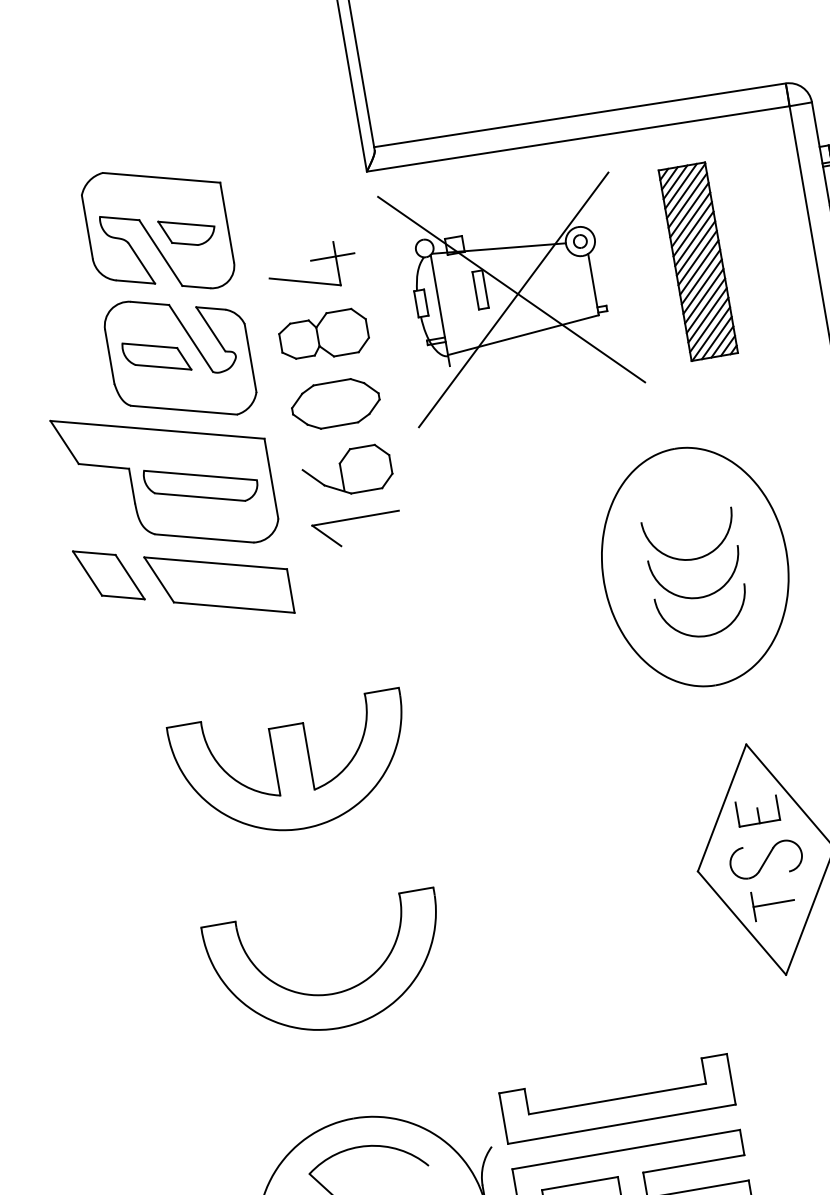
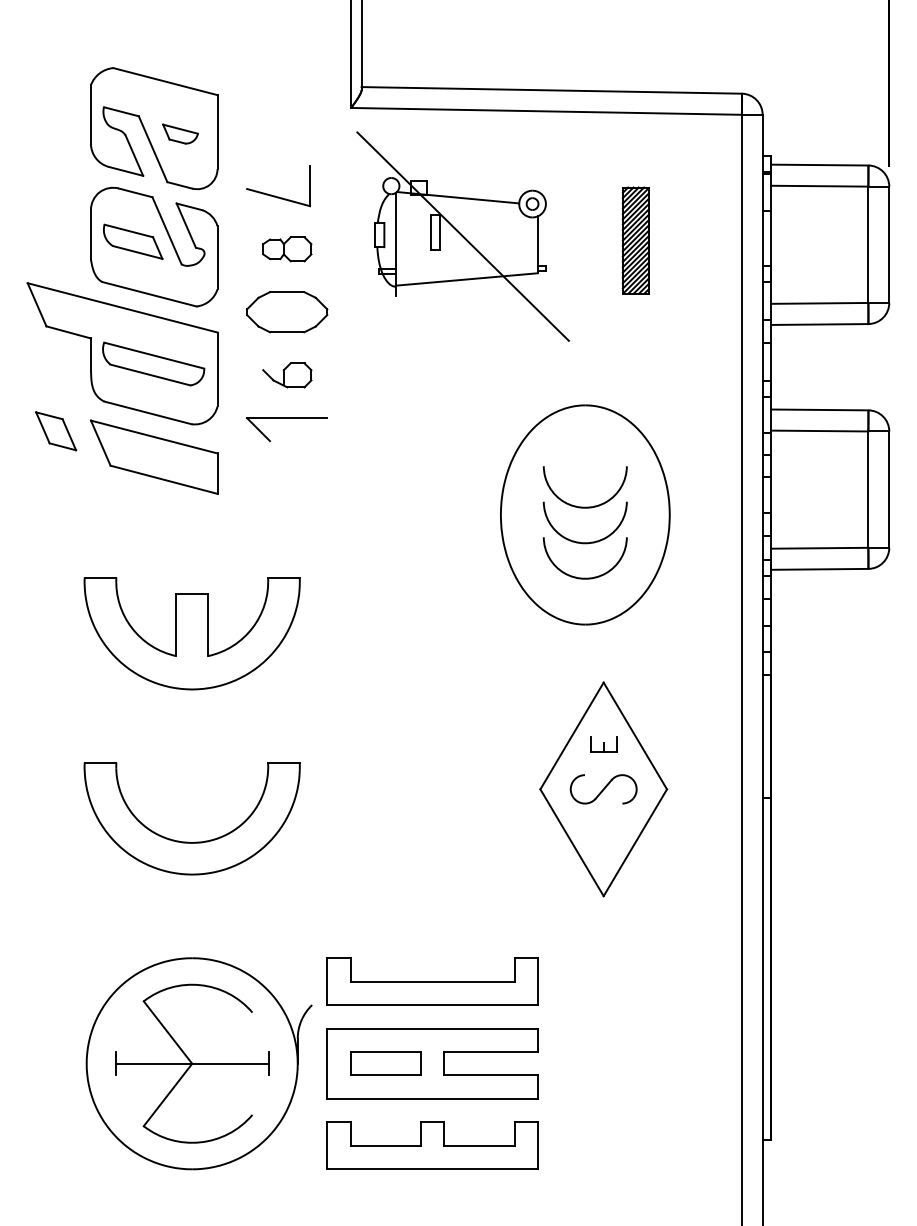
part: (187, 231) -> (180, 133), size x0.7
line: (333, 256) -> (307, 179), removed
part: (698, 261) -> (635, 240), size x0.6
line: (513, 300) -> (463, 246), removed
part: (324, 336) -> (287, 249), size x0.6
part: (347, 472) -> (287, 375), size x0.6
part: (108, 575) -> (55, 431), size x0.7
part: (757, 811) -> (603, 744), size x0.7
part: (773, 902) -> (603, 829), removed

